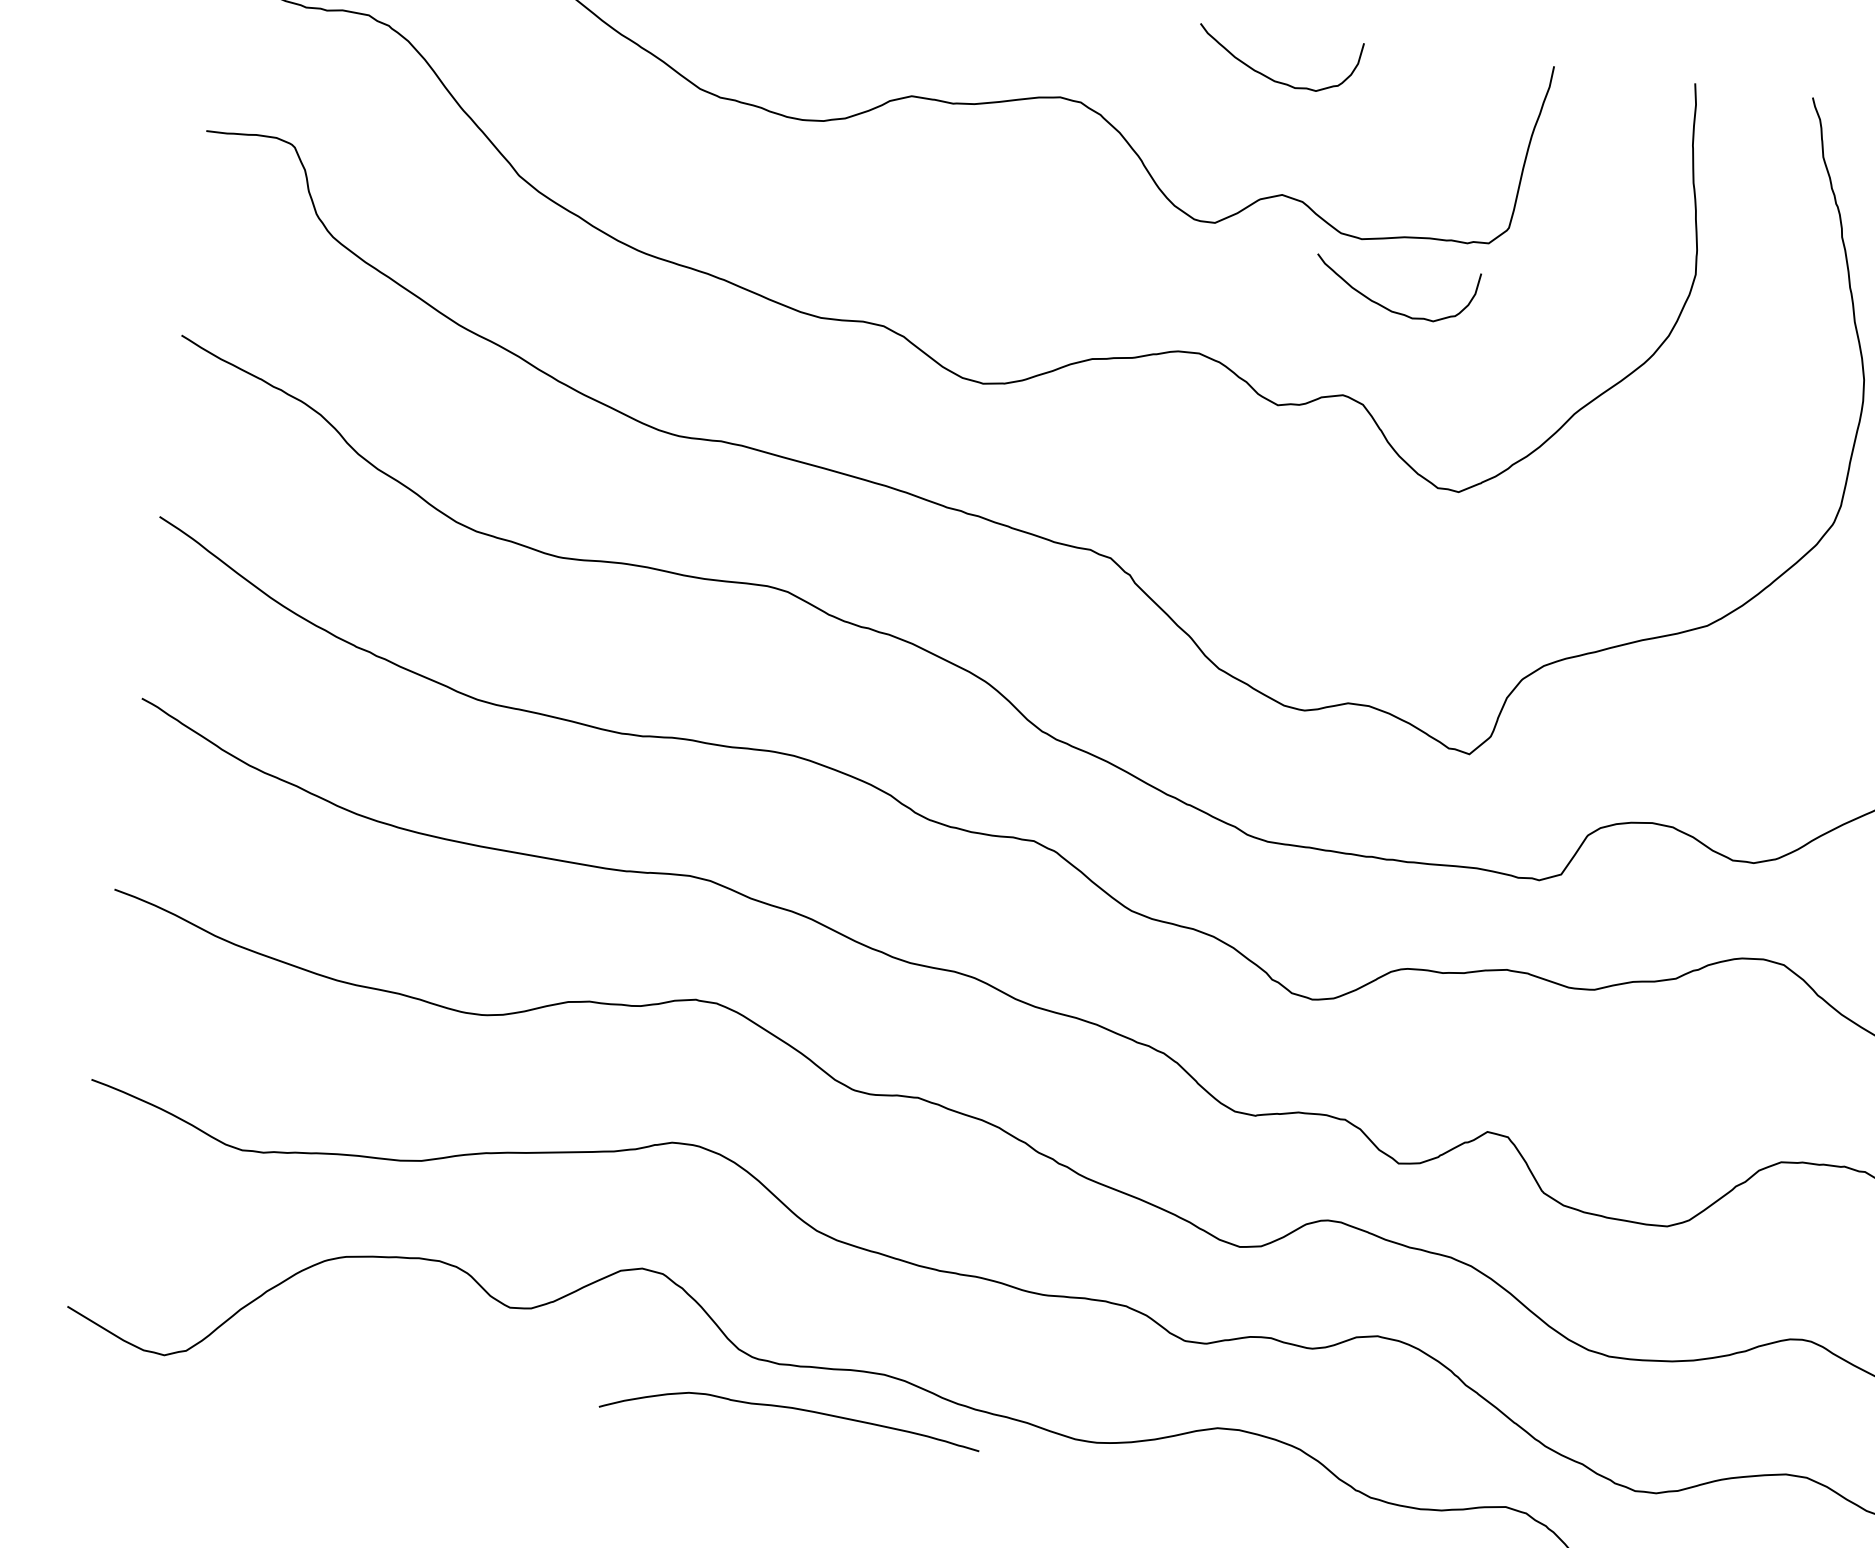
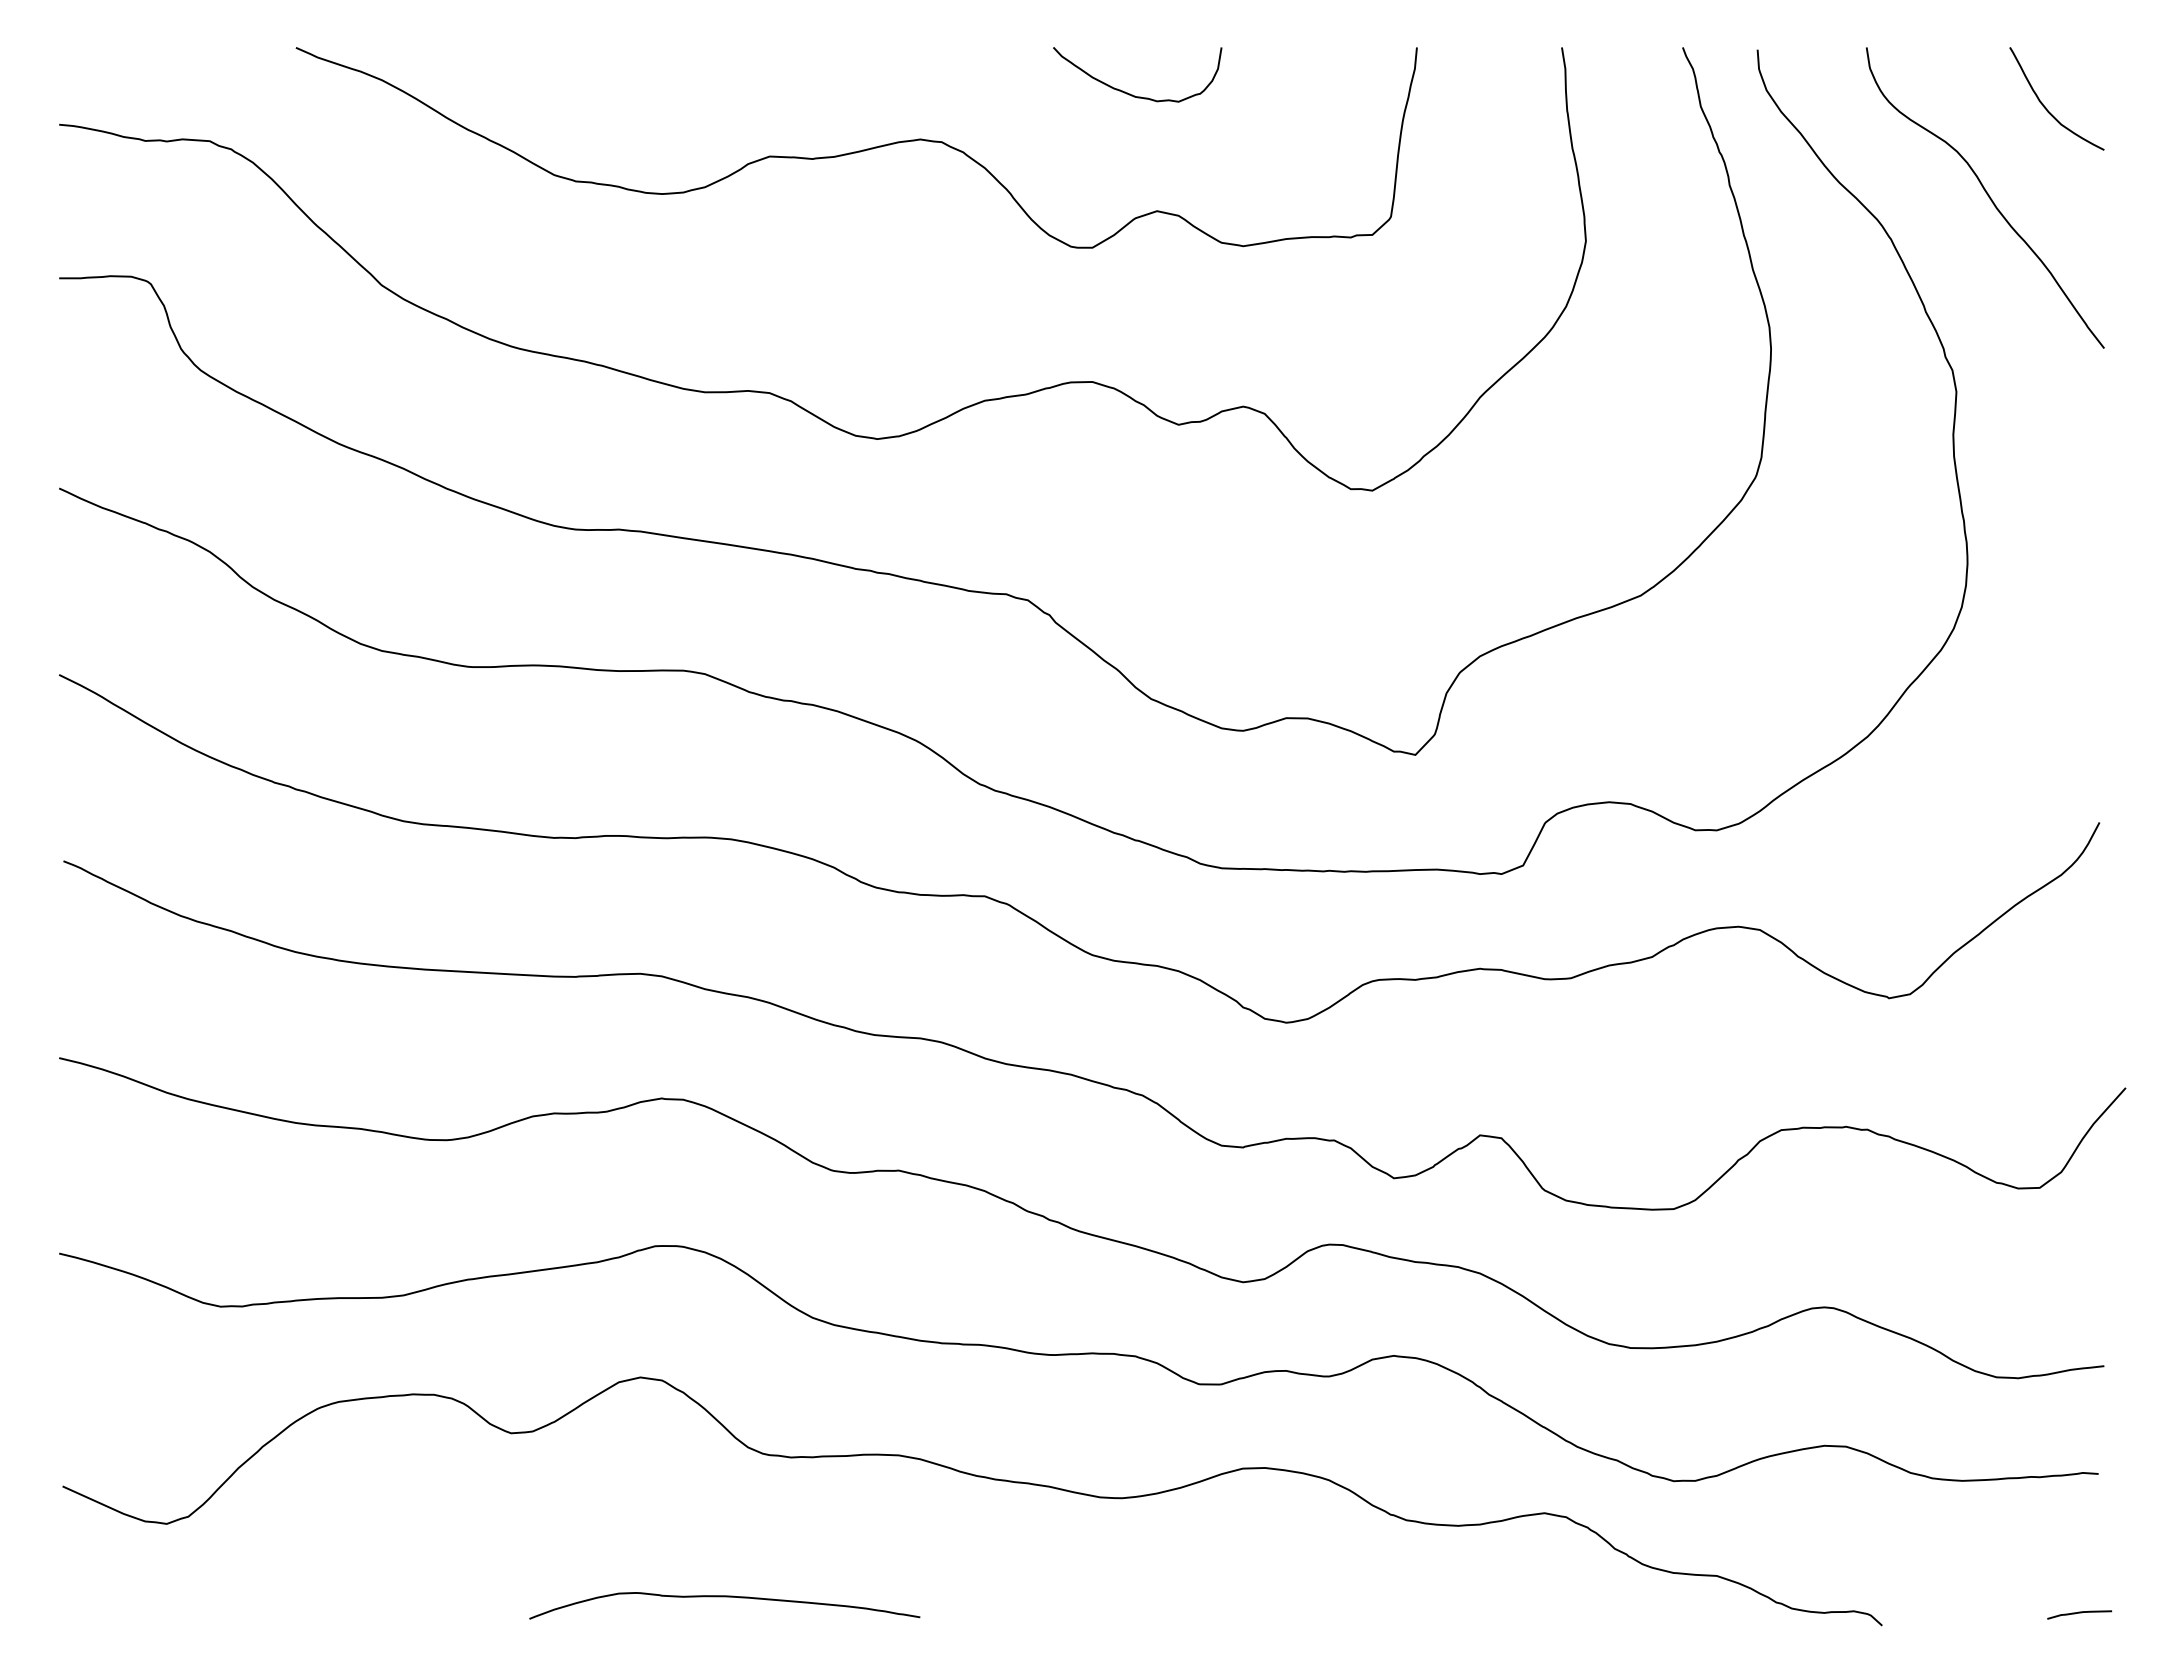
curve: (1387, 307) -> (1277, 312), removed
curve: (791, 1409) -> (724, 1597), moved

